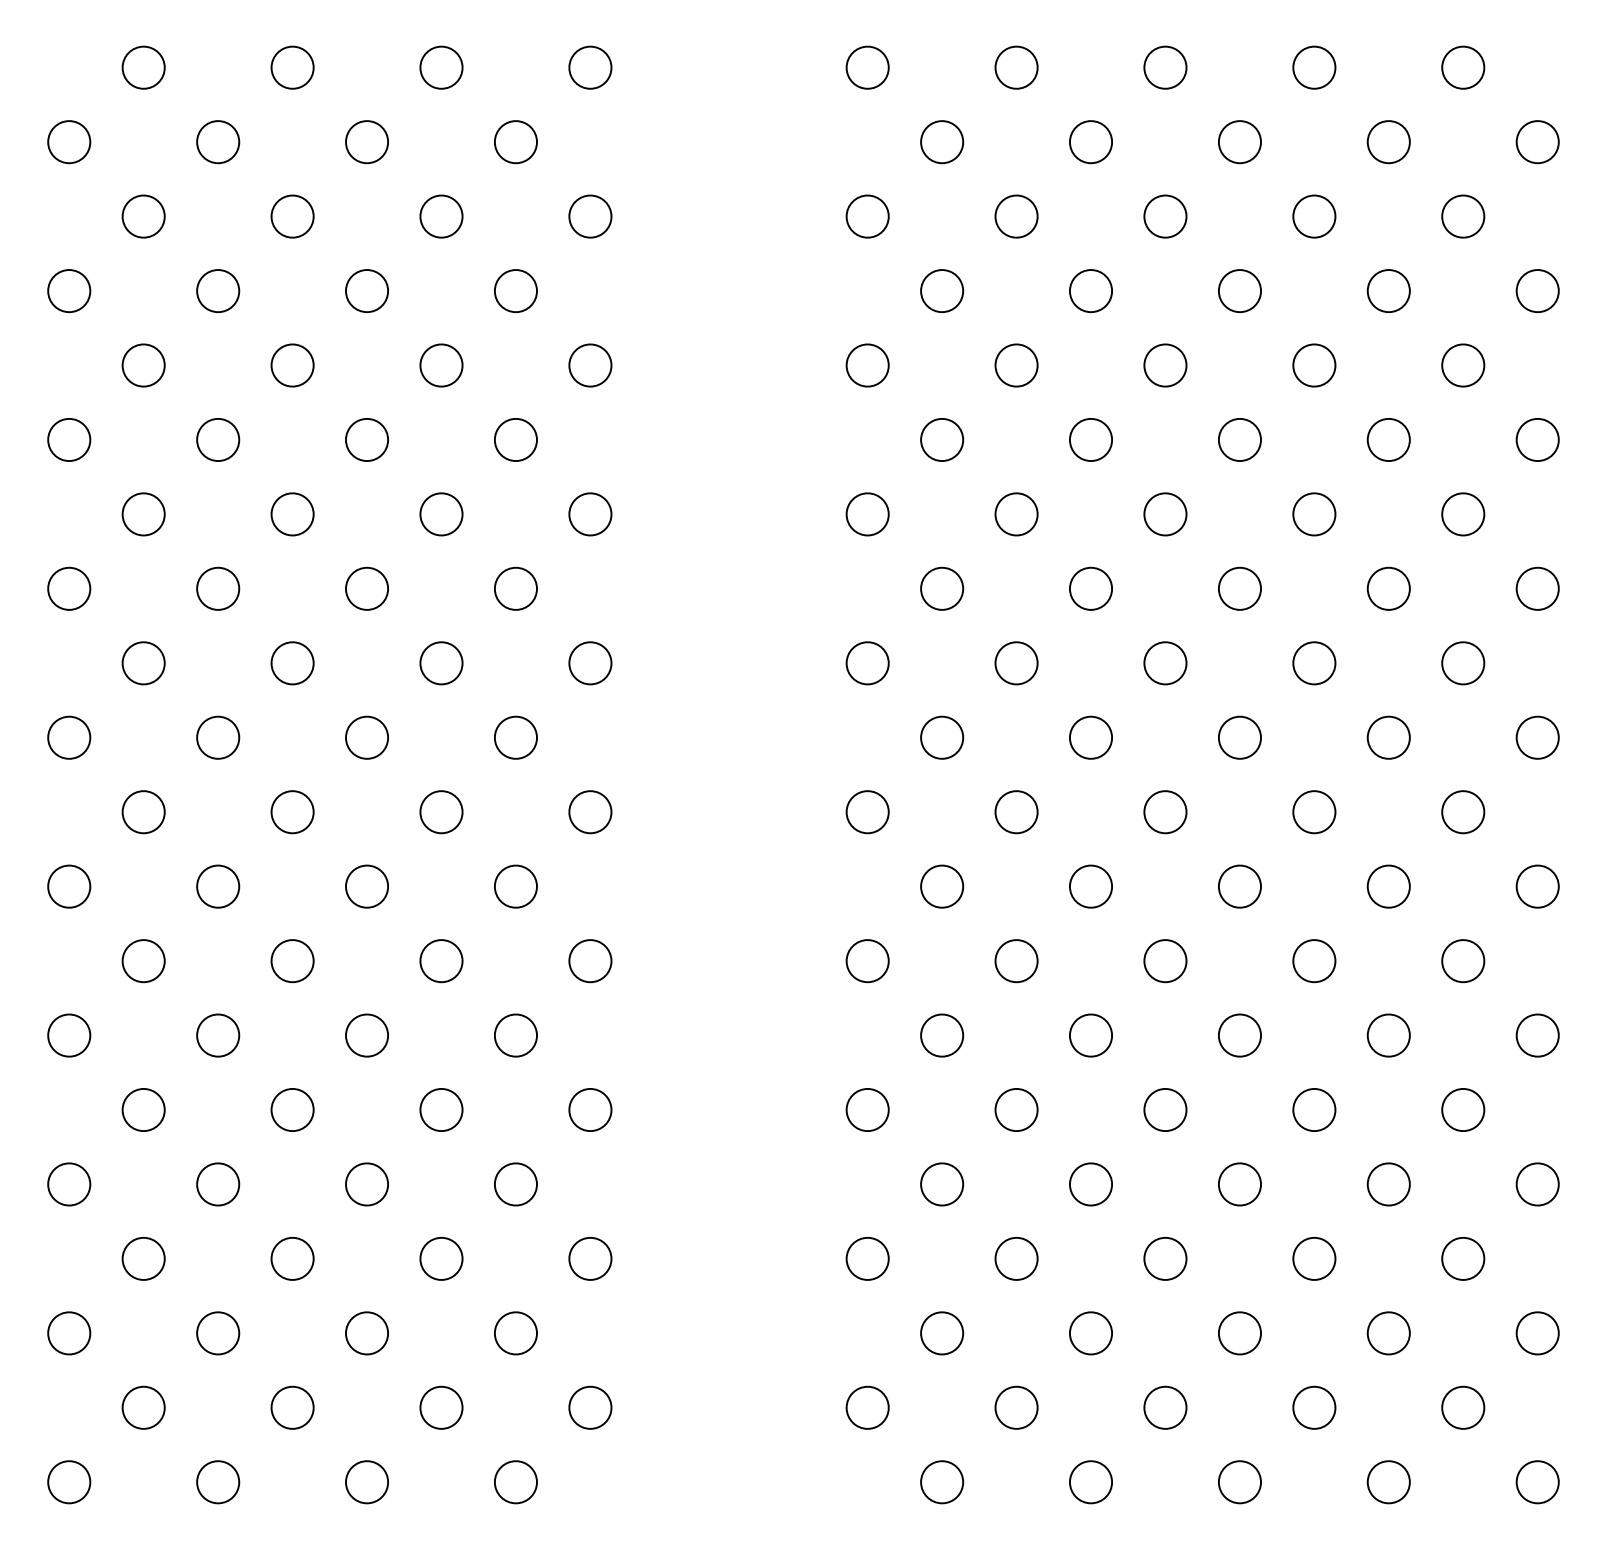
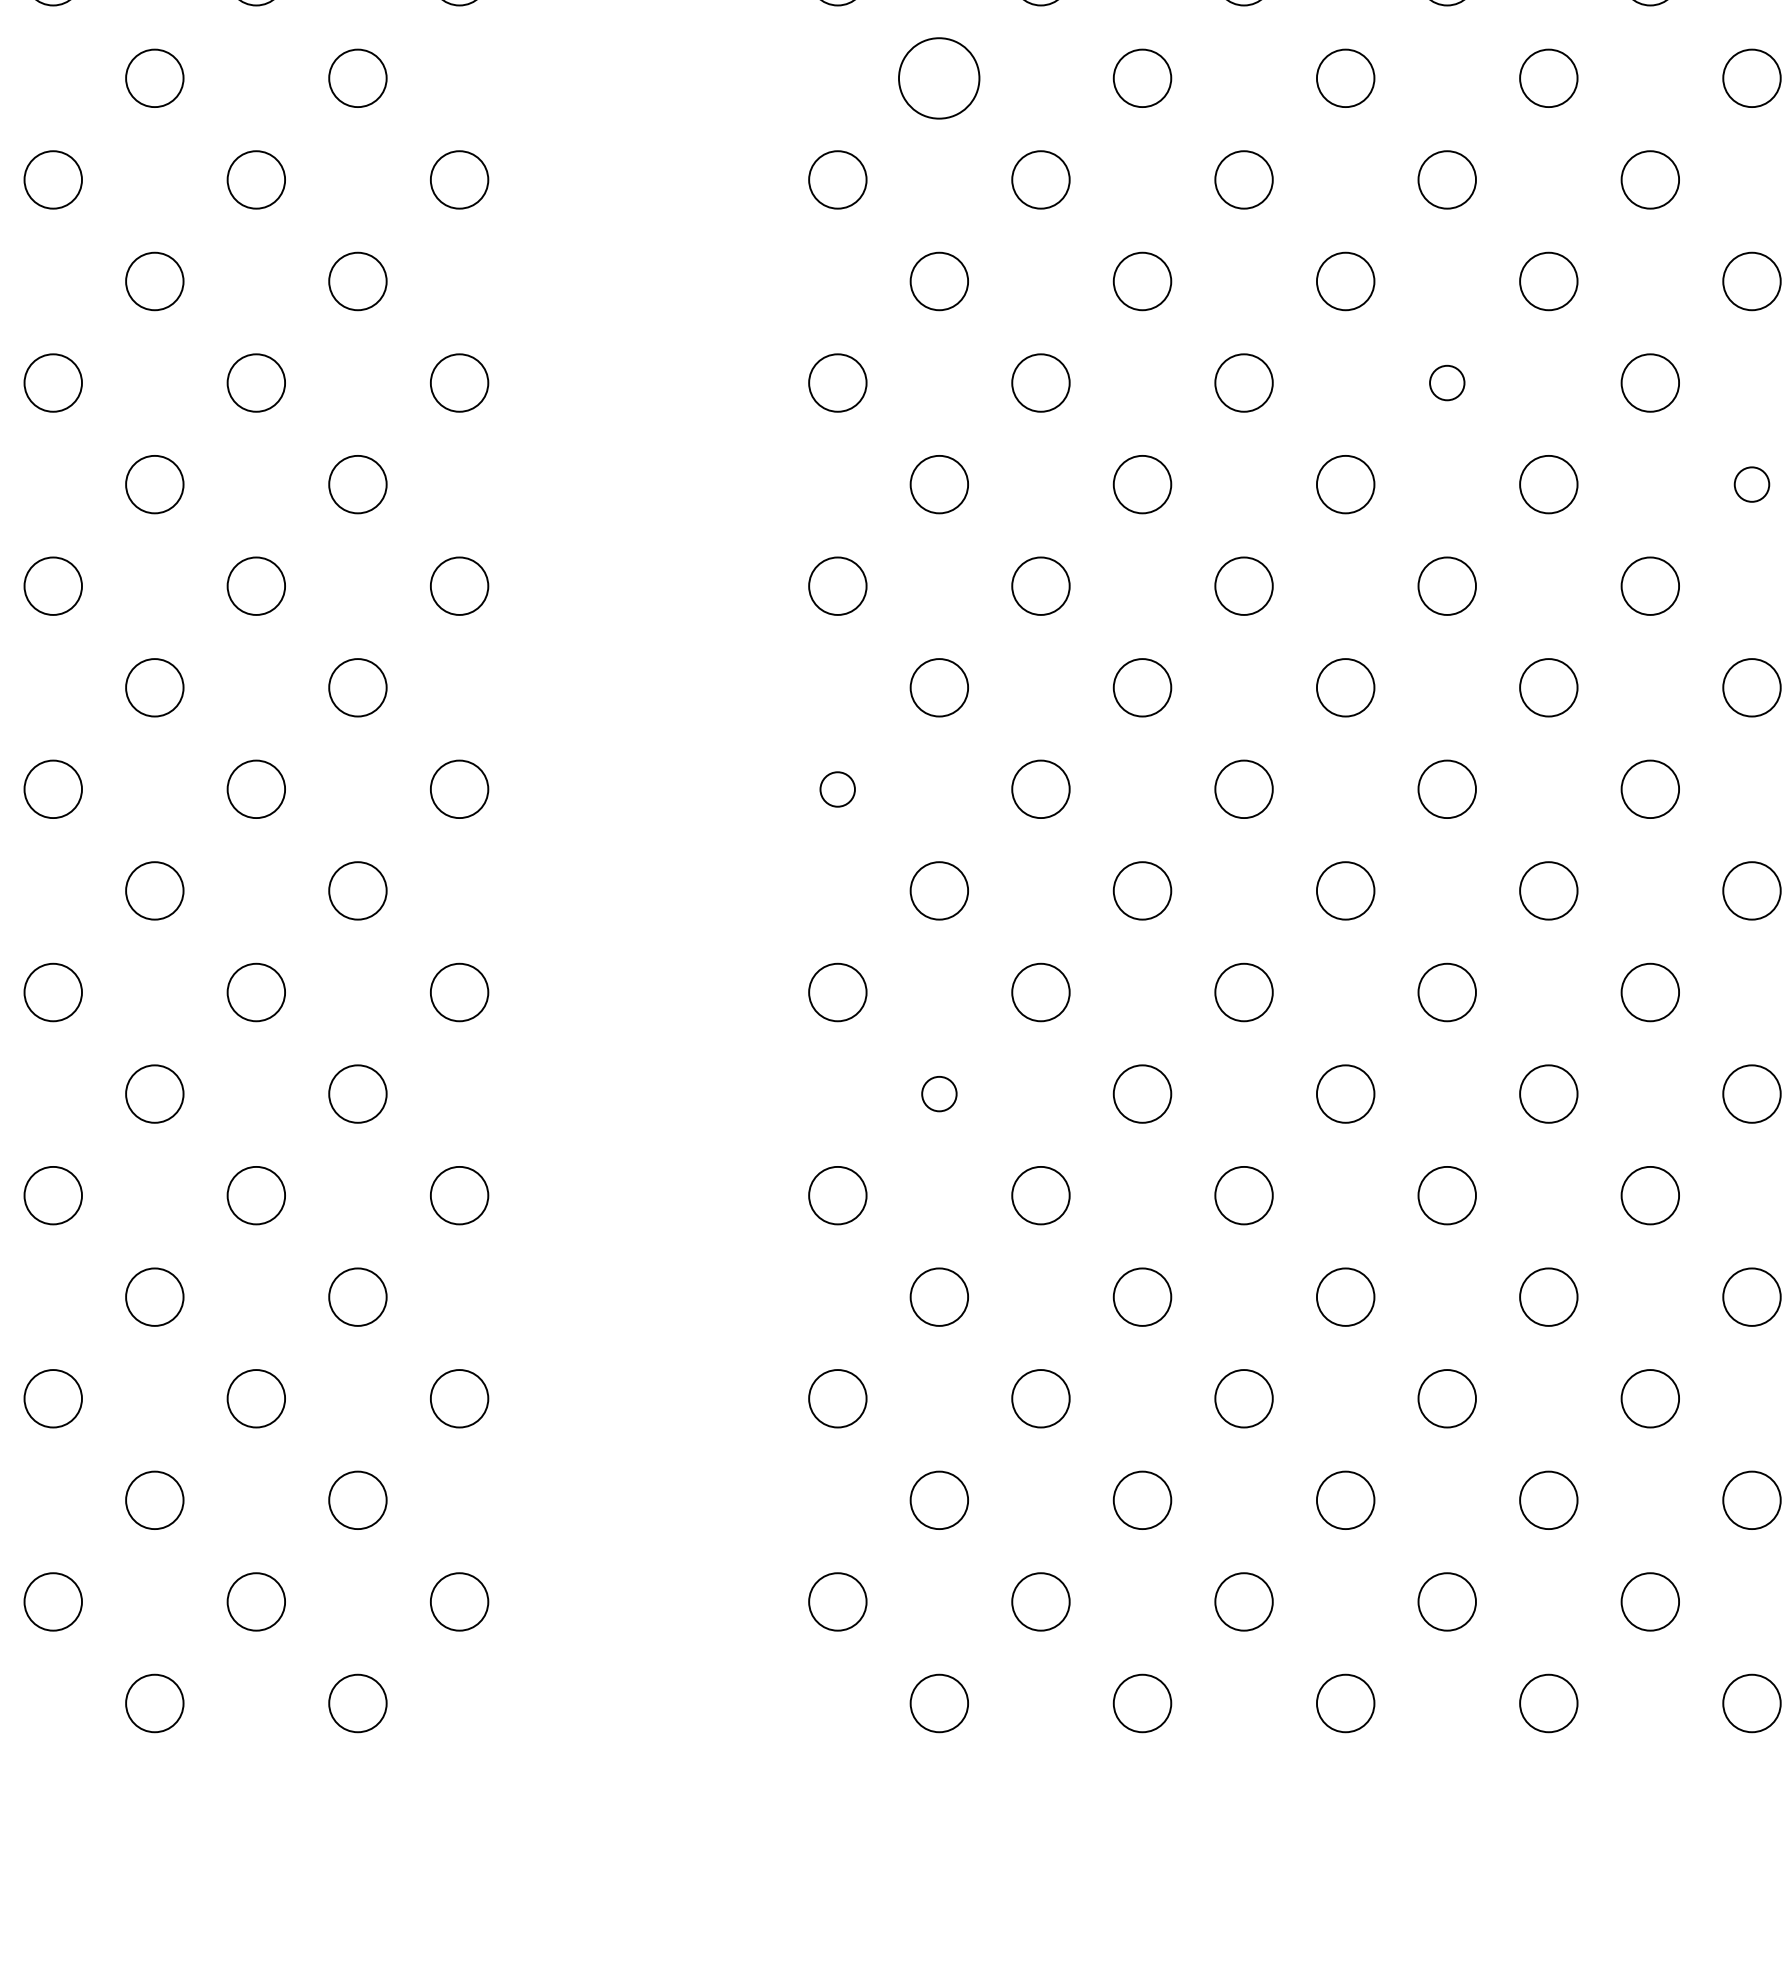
circle: (942, 290) -> (939, 77), size x1.4
circle: (1314, 514) -> (1447, 383), size x0.6
circle: (1537, 588) -> (1751, 484), size x0.6
circle: (867, 812) -> (837, 789), size x0.6
circle: (942, 1035) -> (939, 1093), size x0.6

